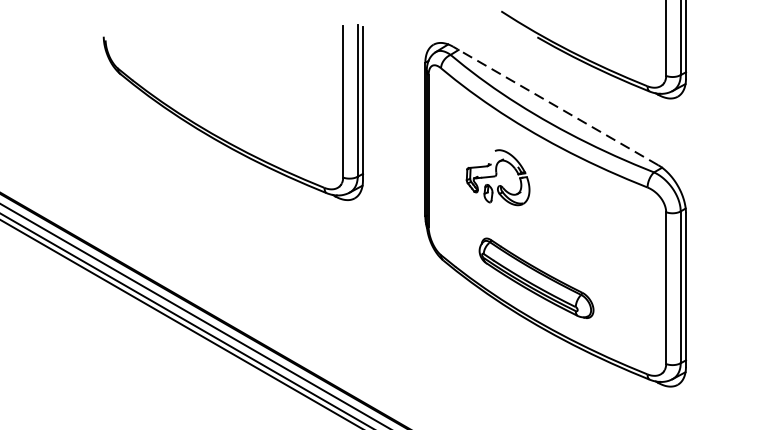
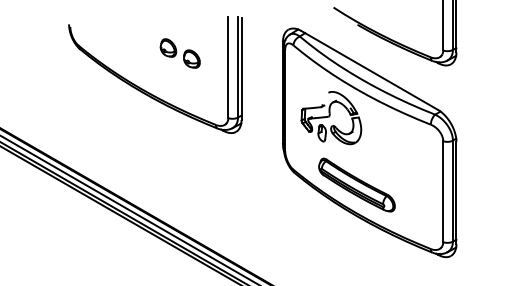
part: (269, 80) -> (179, 53), added
line: (555, 106) -> (369, 70), dashed -> solid
part: (498, 178) -> (331, 118), size x1.43

